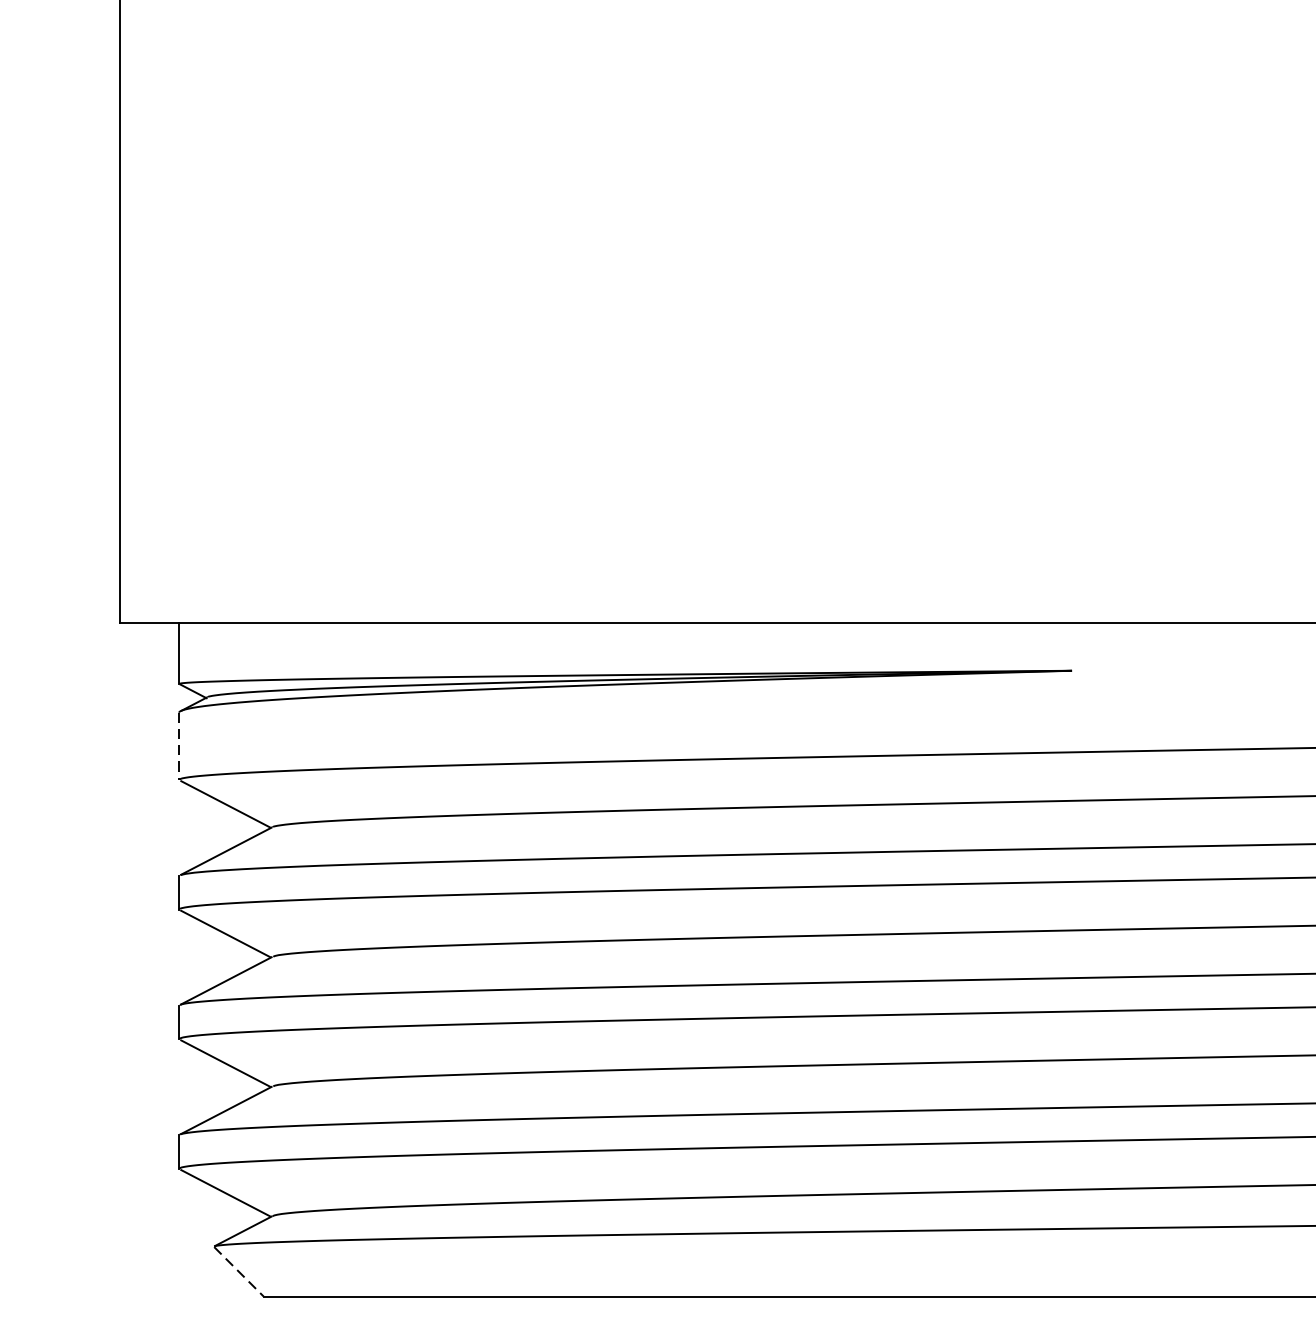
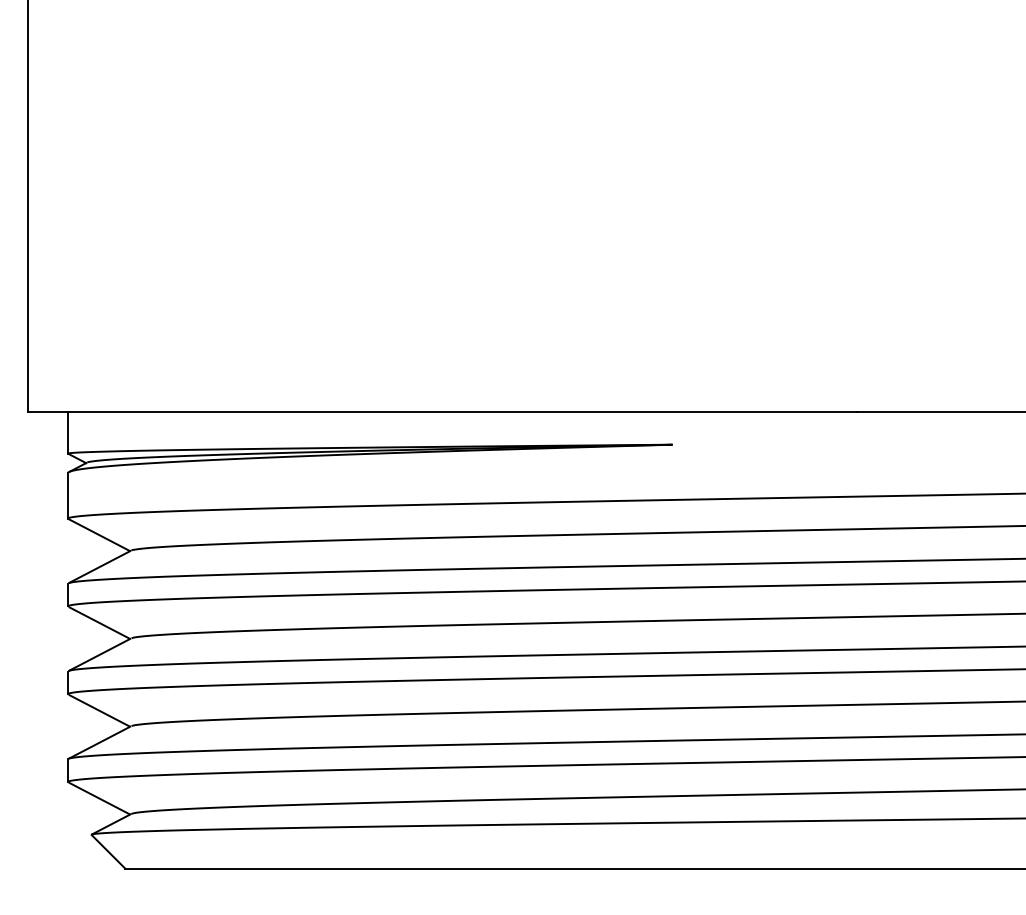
line: (179, 745) -> (68, 495), dashed -> solid
line: (239, 1271) -> (108, 851), dashed -> solid

